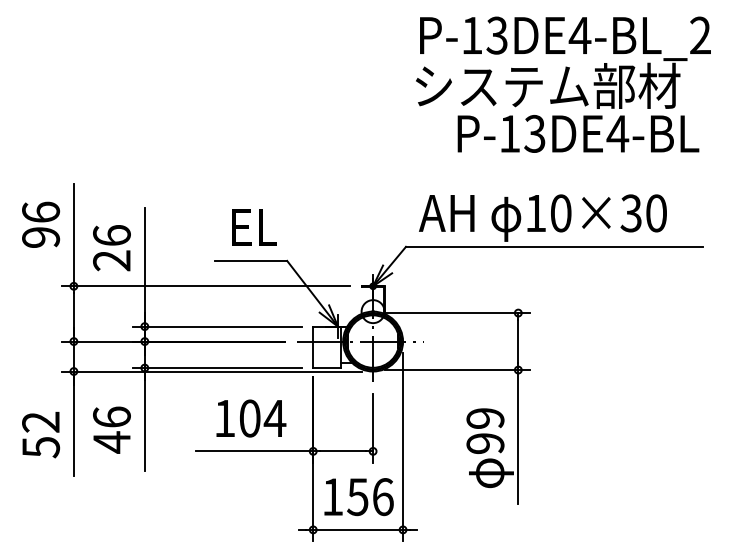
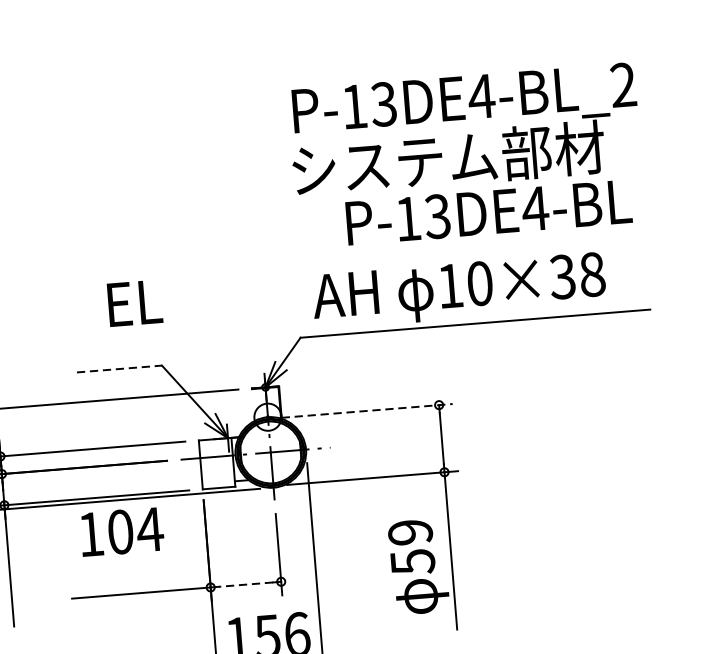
text: (563, 84) -> (466, 155), moved
text: (656, 213) -> (592, 274), 10×30 -> 10×38
text: (254, 227) -> (134, 303), moved
line: (251, 260) -> (119, 368), solid -> dashed
line: (457, 313) -> (367, 411), solid -> dashed
text: (251, 418) -> (122, 531), moved
text: (485, 443) -> (412, 561), 99 -> 59
line: (342, 451) -> (245, 584), solid -> dashed

